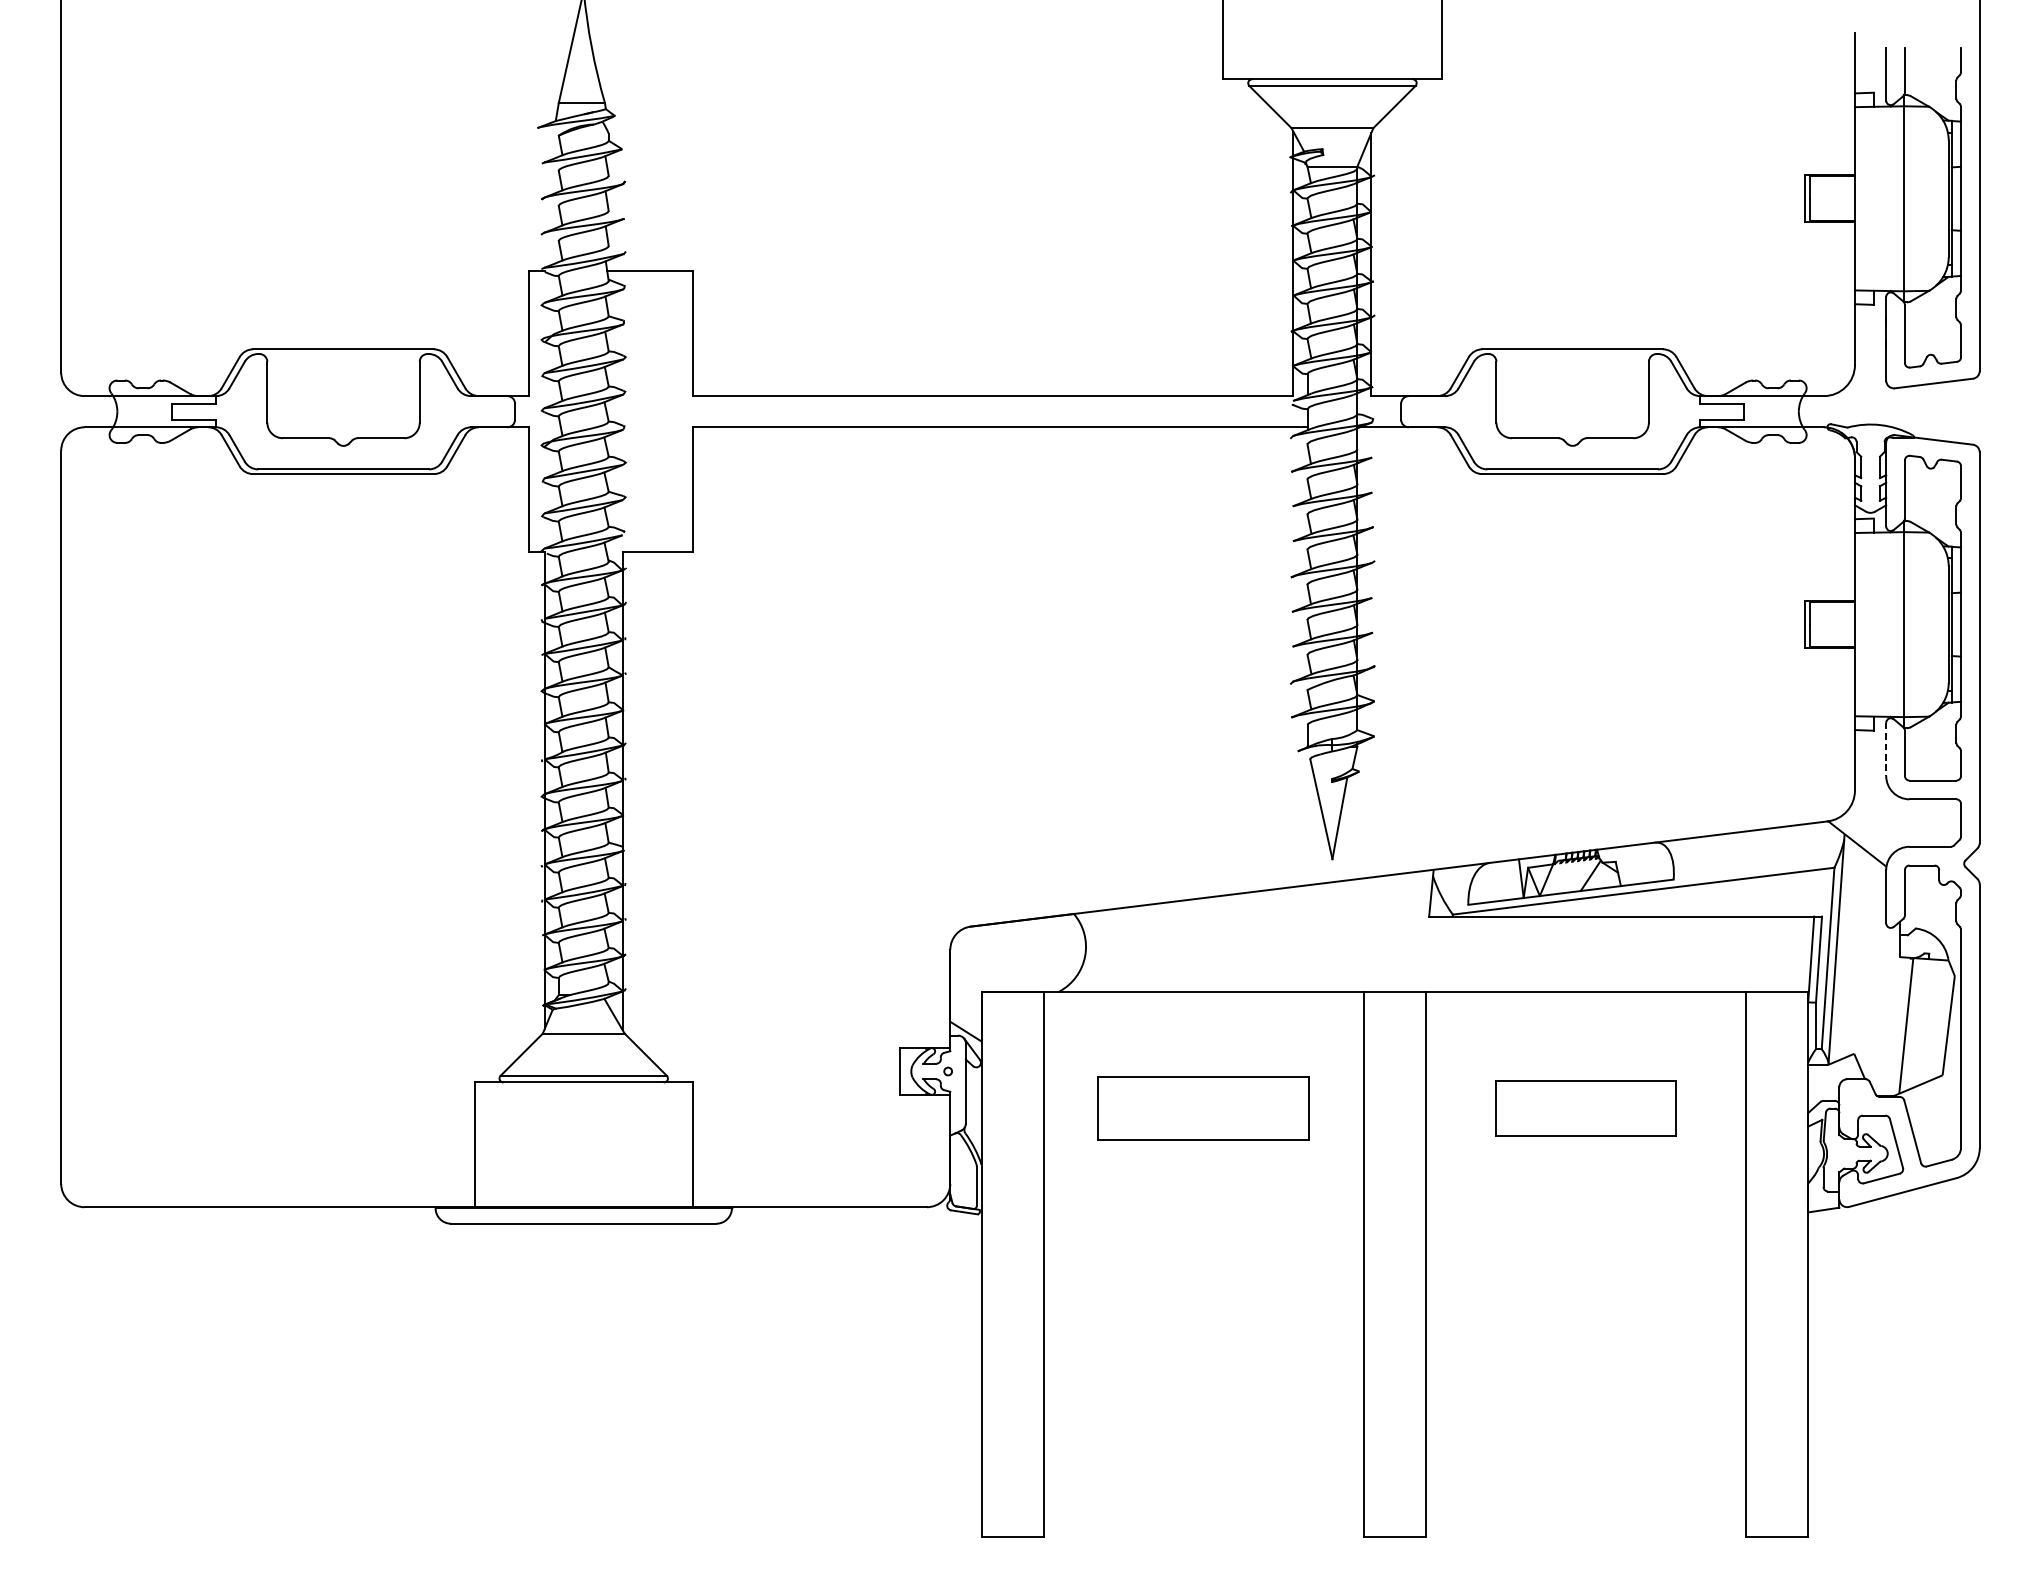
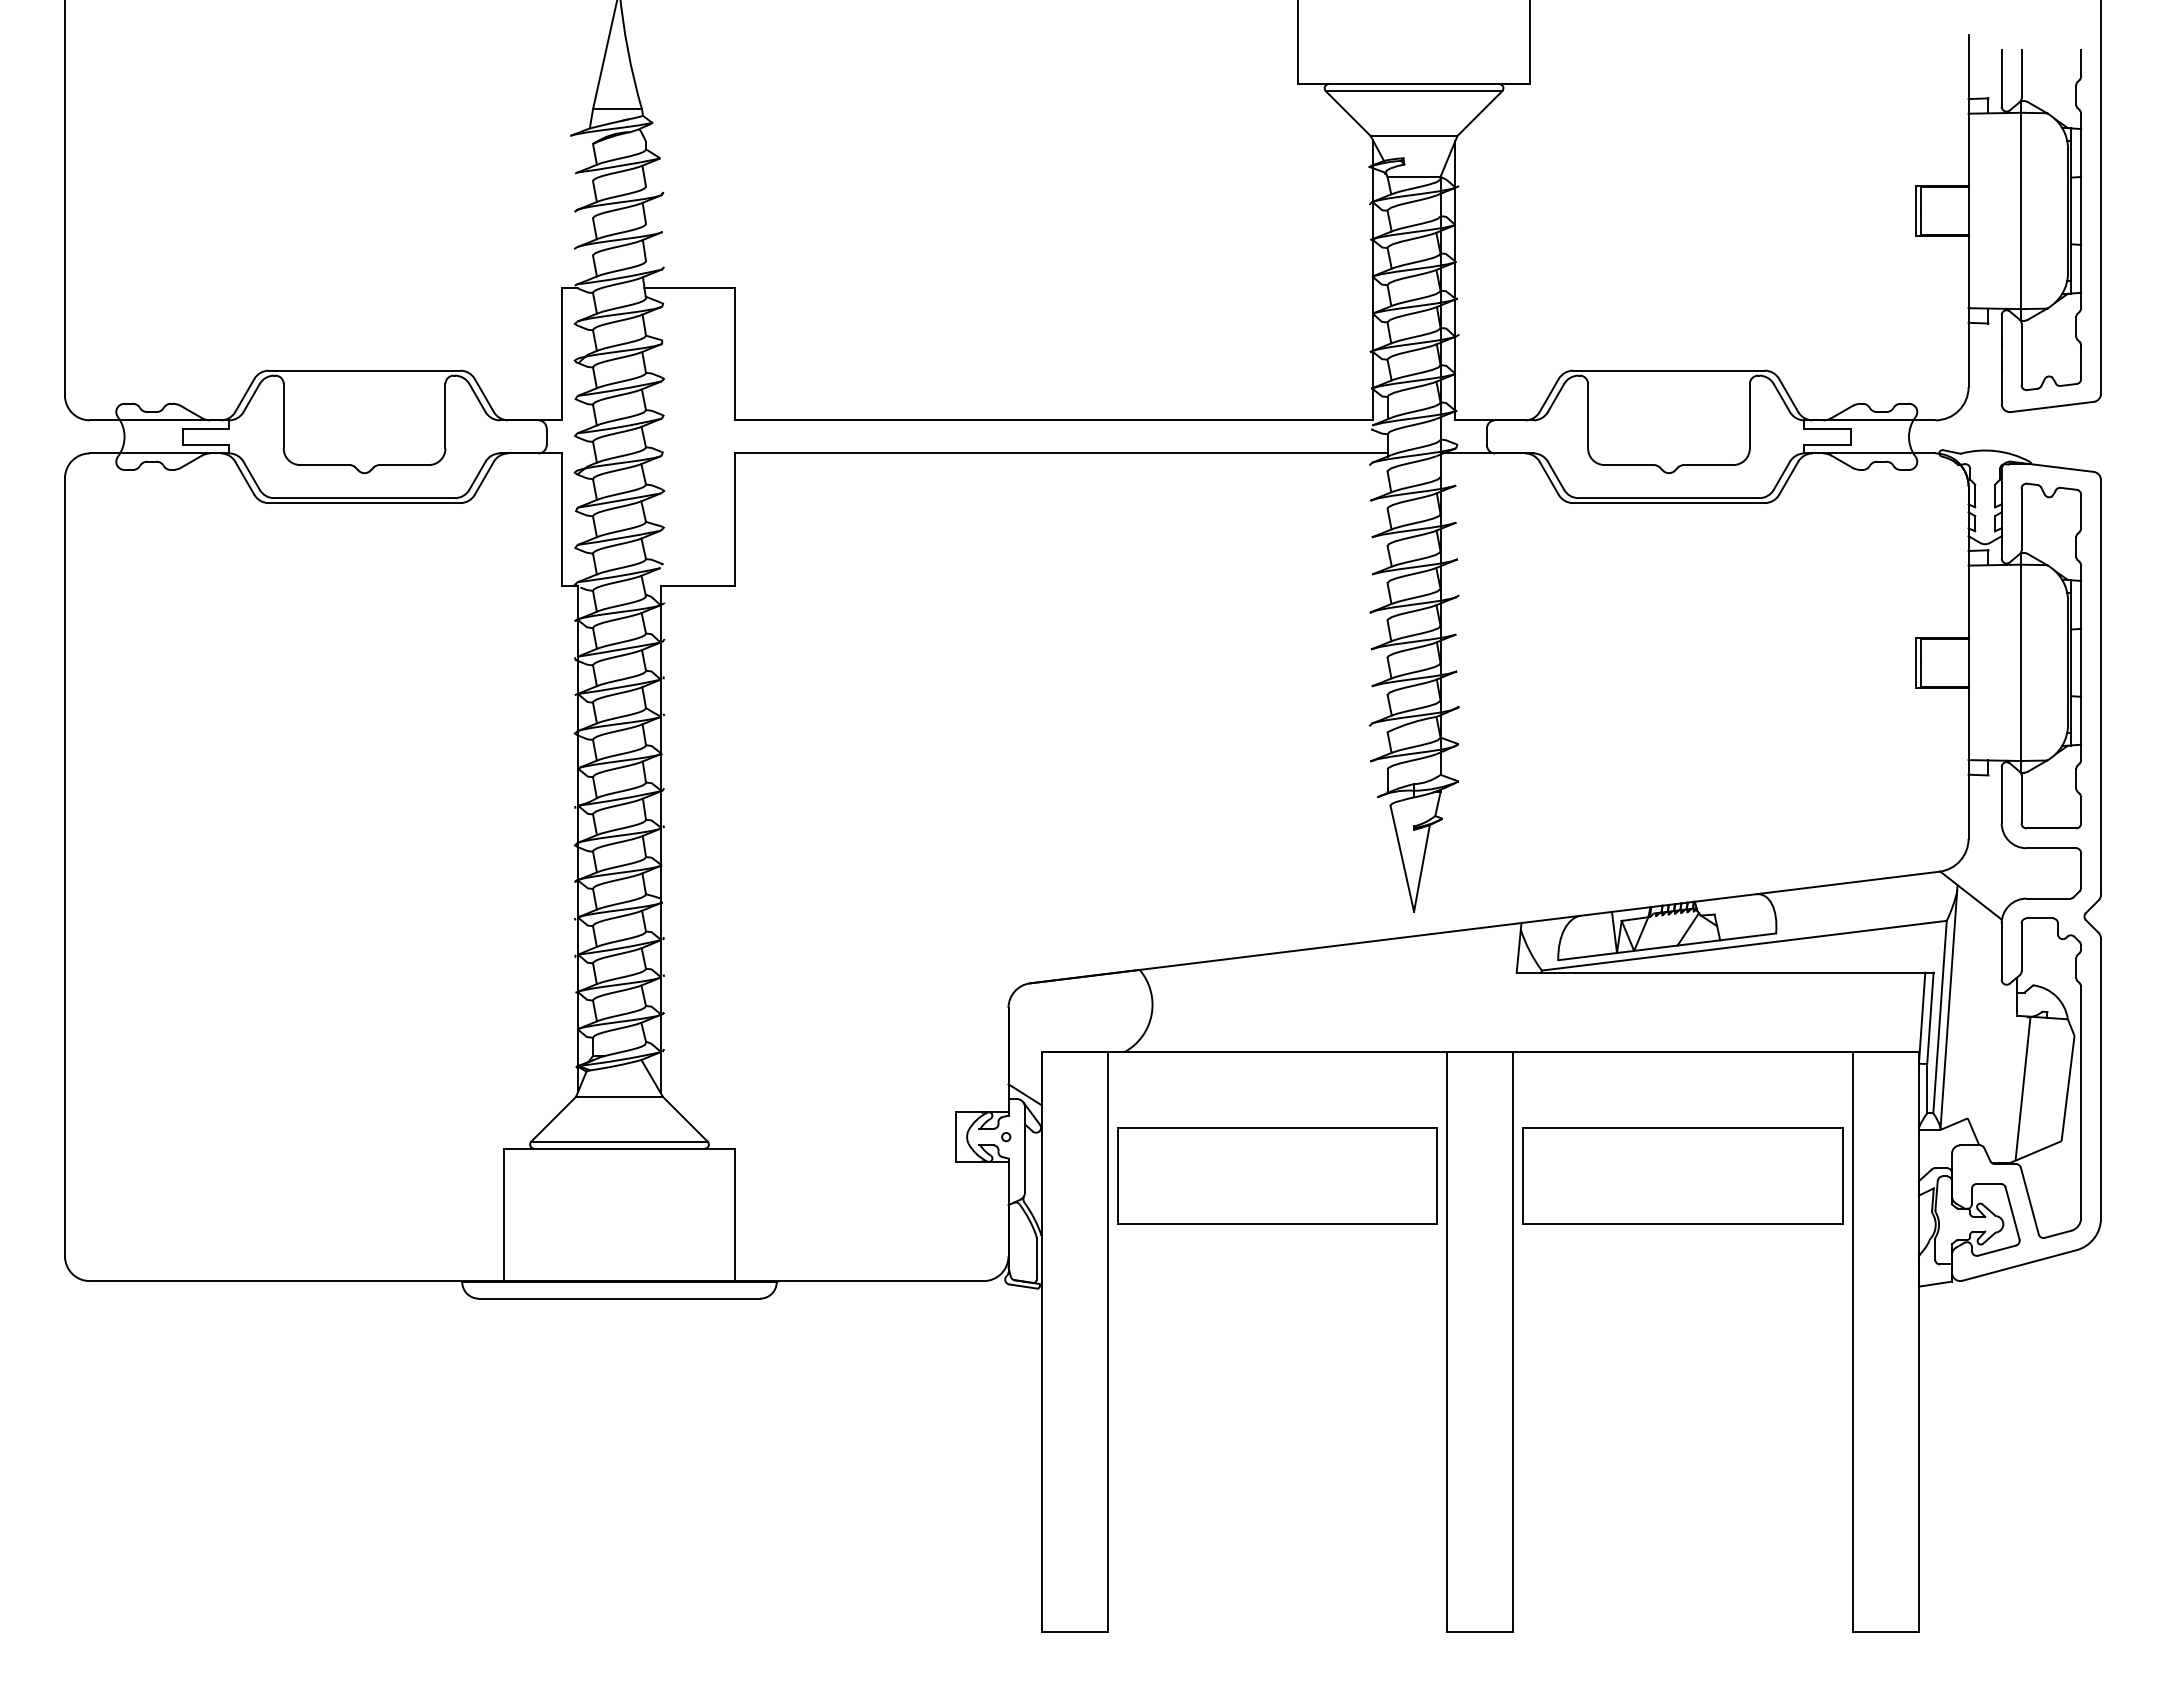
line: (1886, 749) -> (2001, 795), dashed -> solid
part: (1203, 1107) -> (1277, 1175), size x1.43
part: (1585, 1107) -> (1682, 1175), size x1.67

